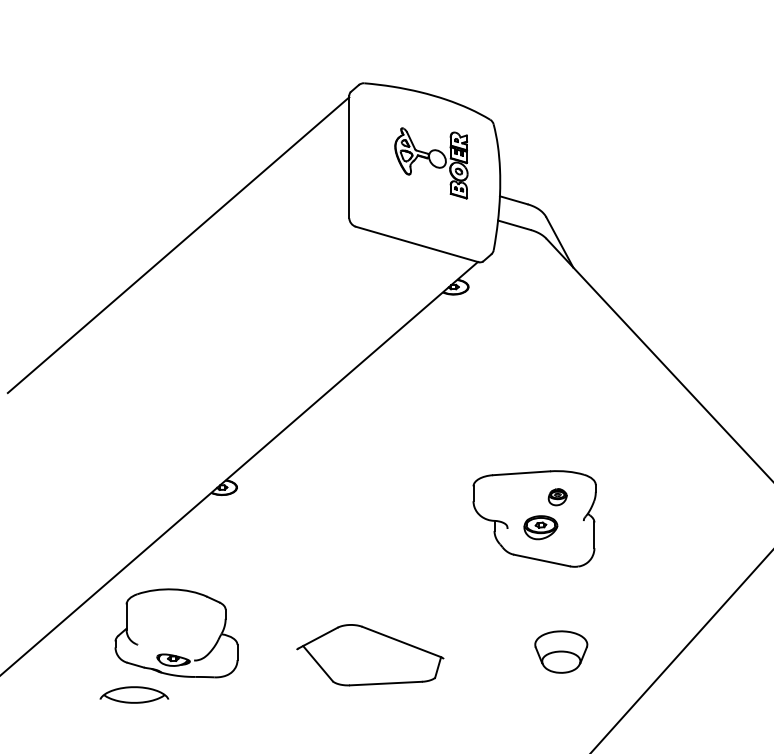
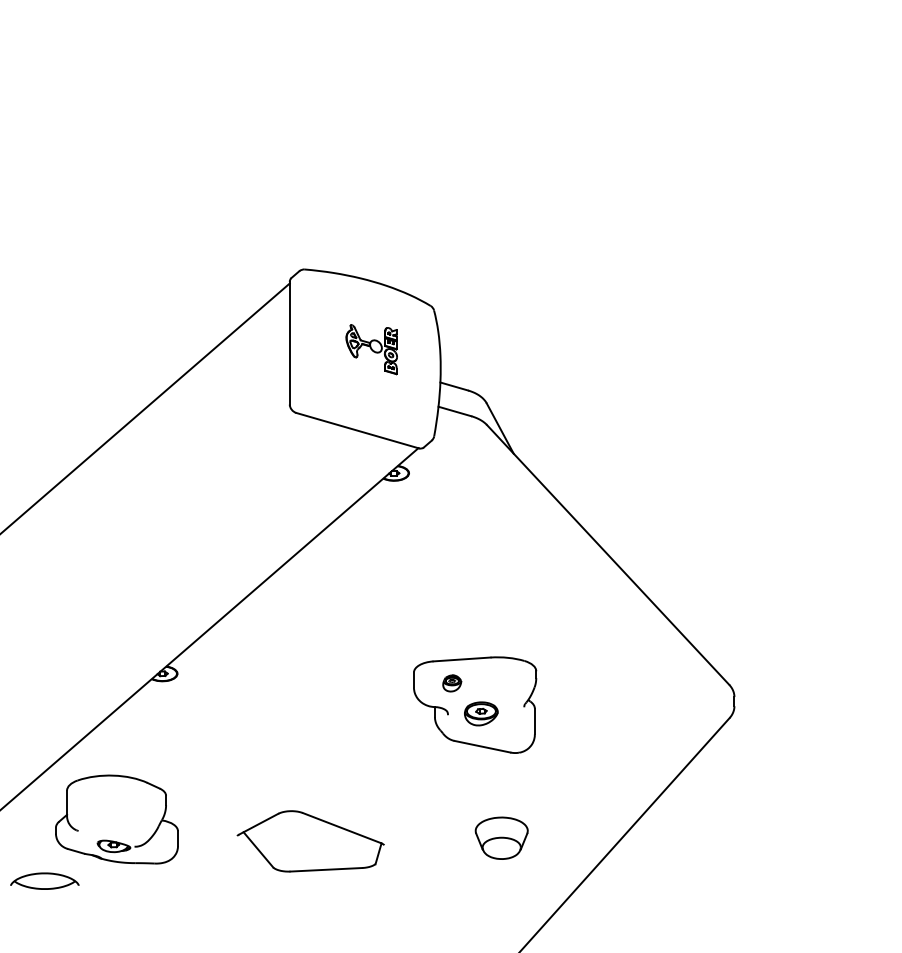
part: (431, 163) -> (371, 349), size x0.7
part: (558, 497) -> (452, 683), moved
part: (134, 694) -> (44, 880), moved

